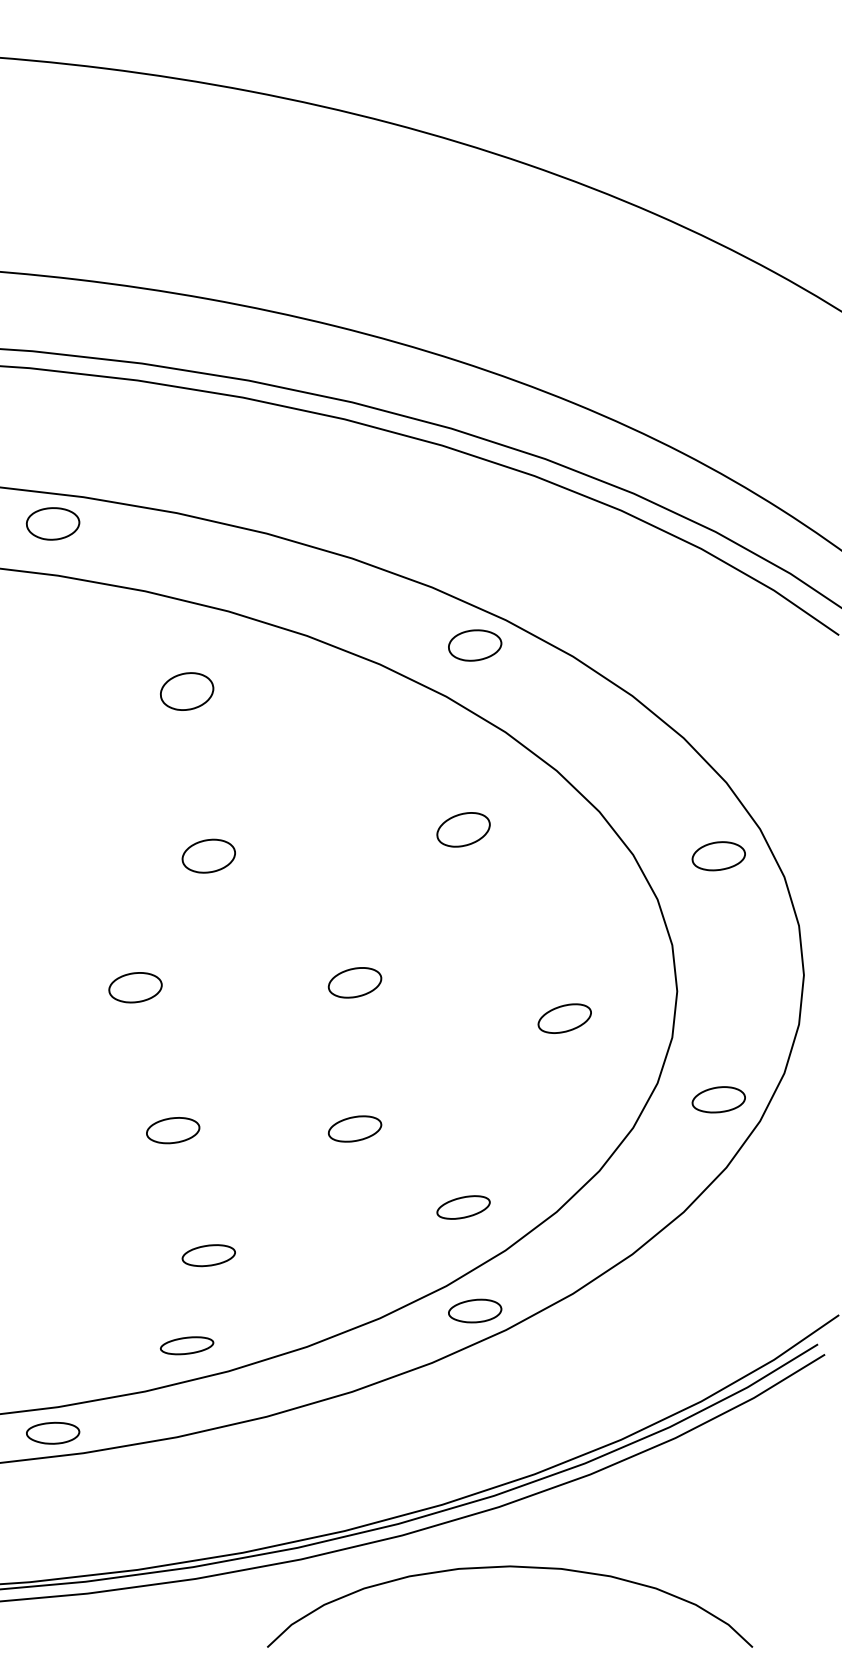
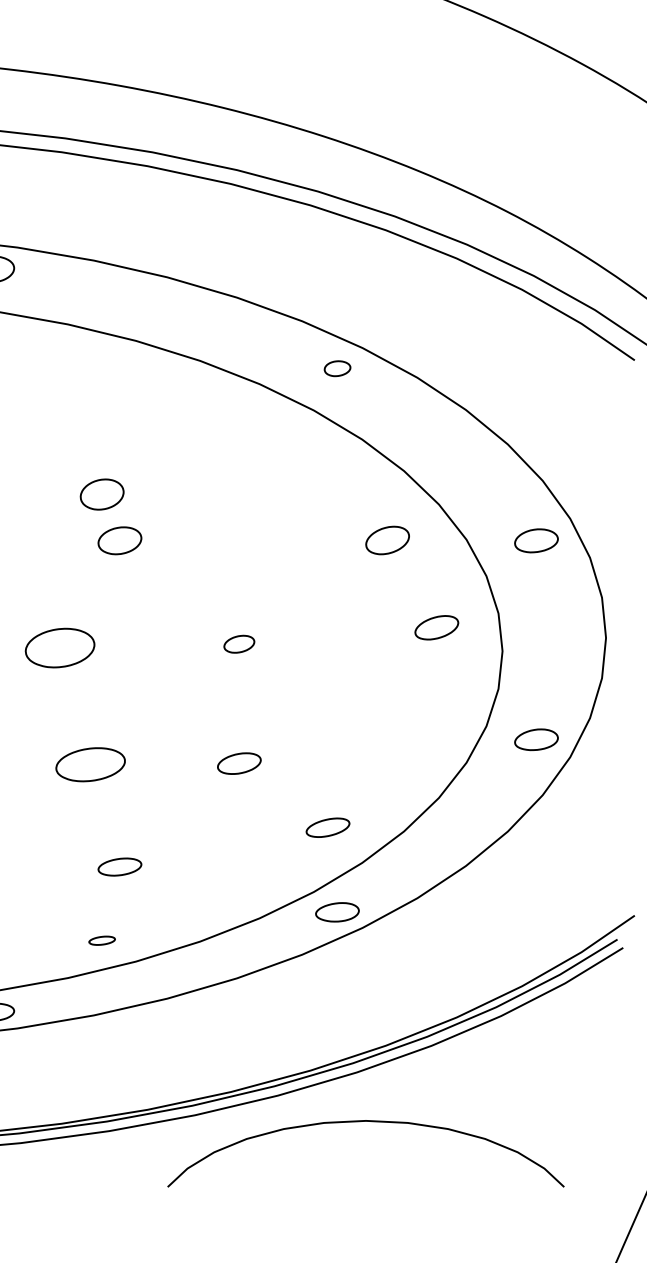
part: (475, 645) -> (337, 368), size x0.6
part: (187, 691) -> (102, 494), moved
part: (463, 829) -> (387, 540), moved
part: (354, 982) -> (238, 643), size x0.7
part: (135, 987) -> (60, 648), size x1.6
part: (564, 1018) -> (436, 627), moved
part: (173, 1130) -> (91, 764), size x1.6
part: (186, 1345) -> (101, 940), size x0.6

